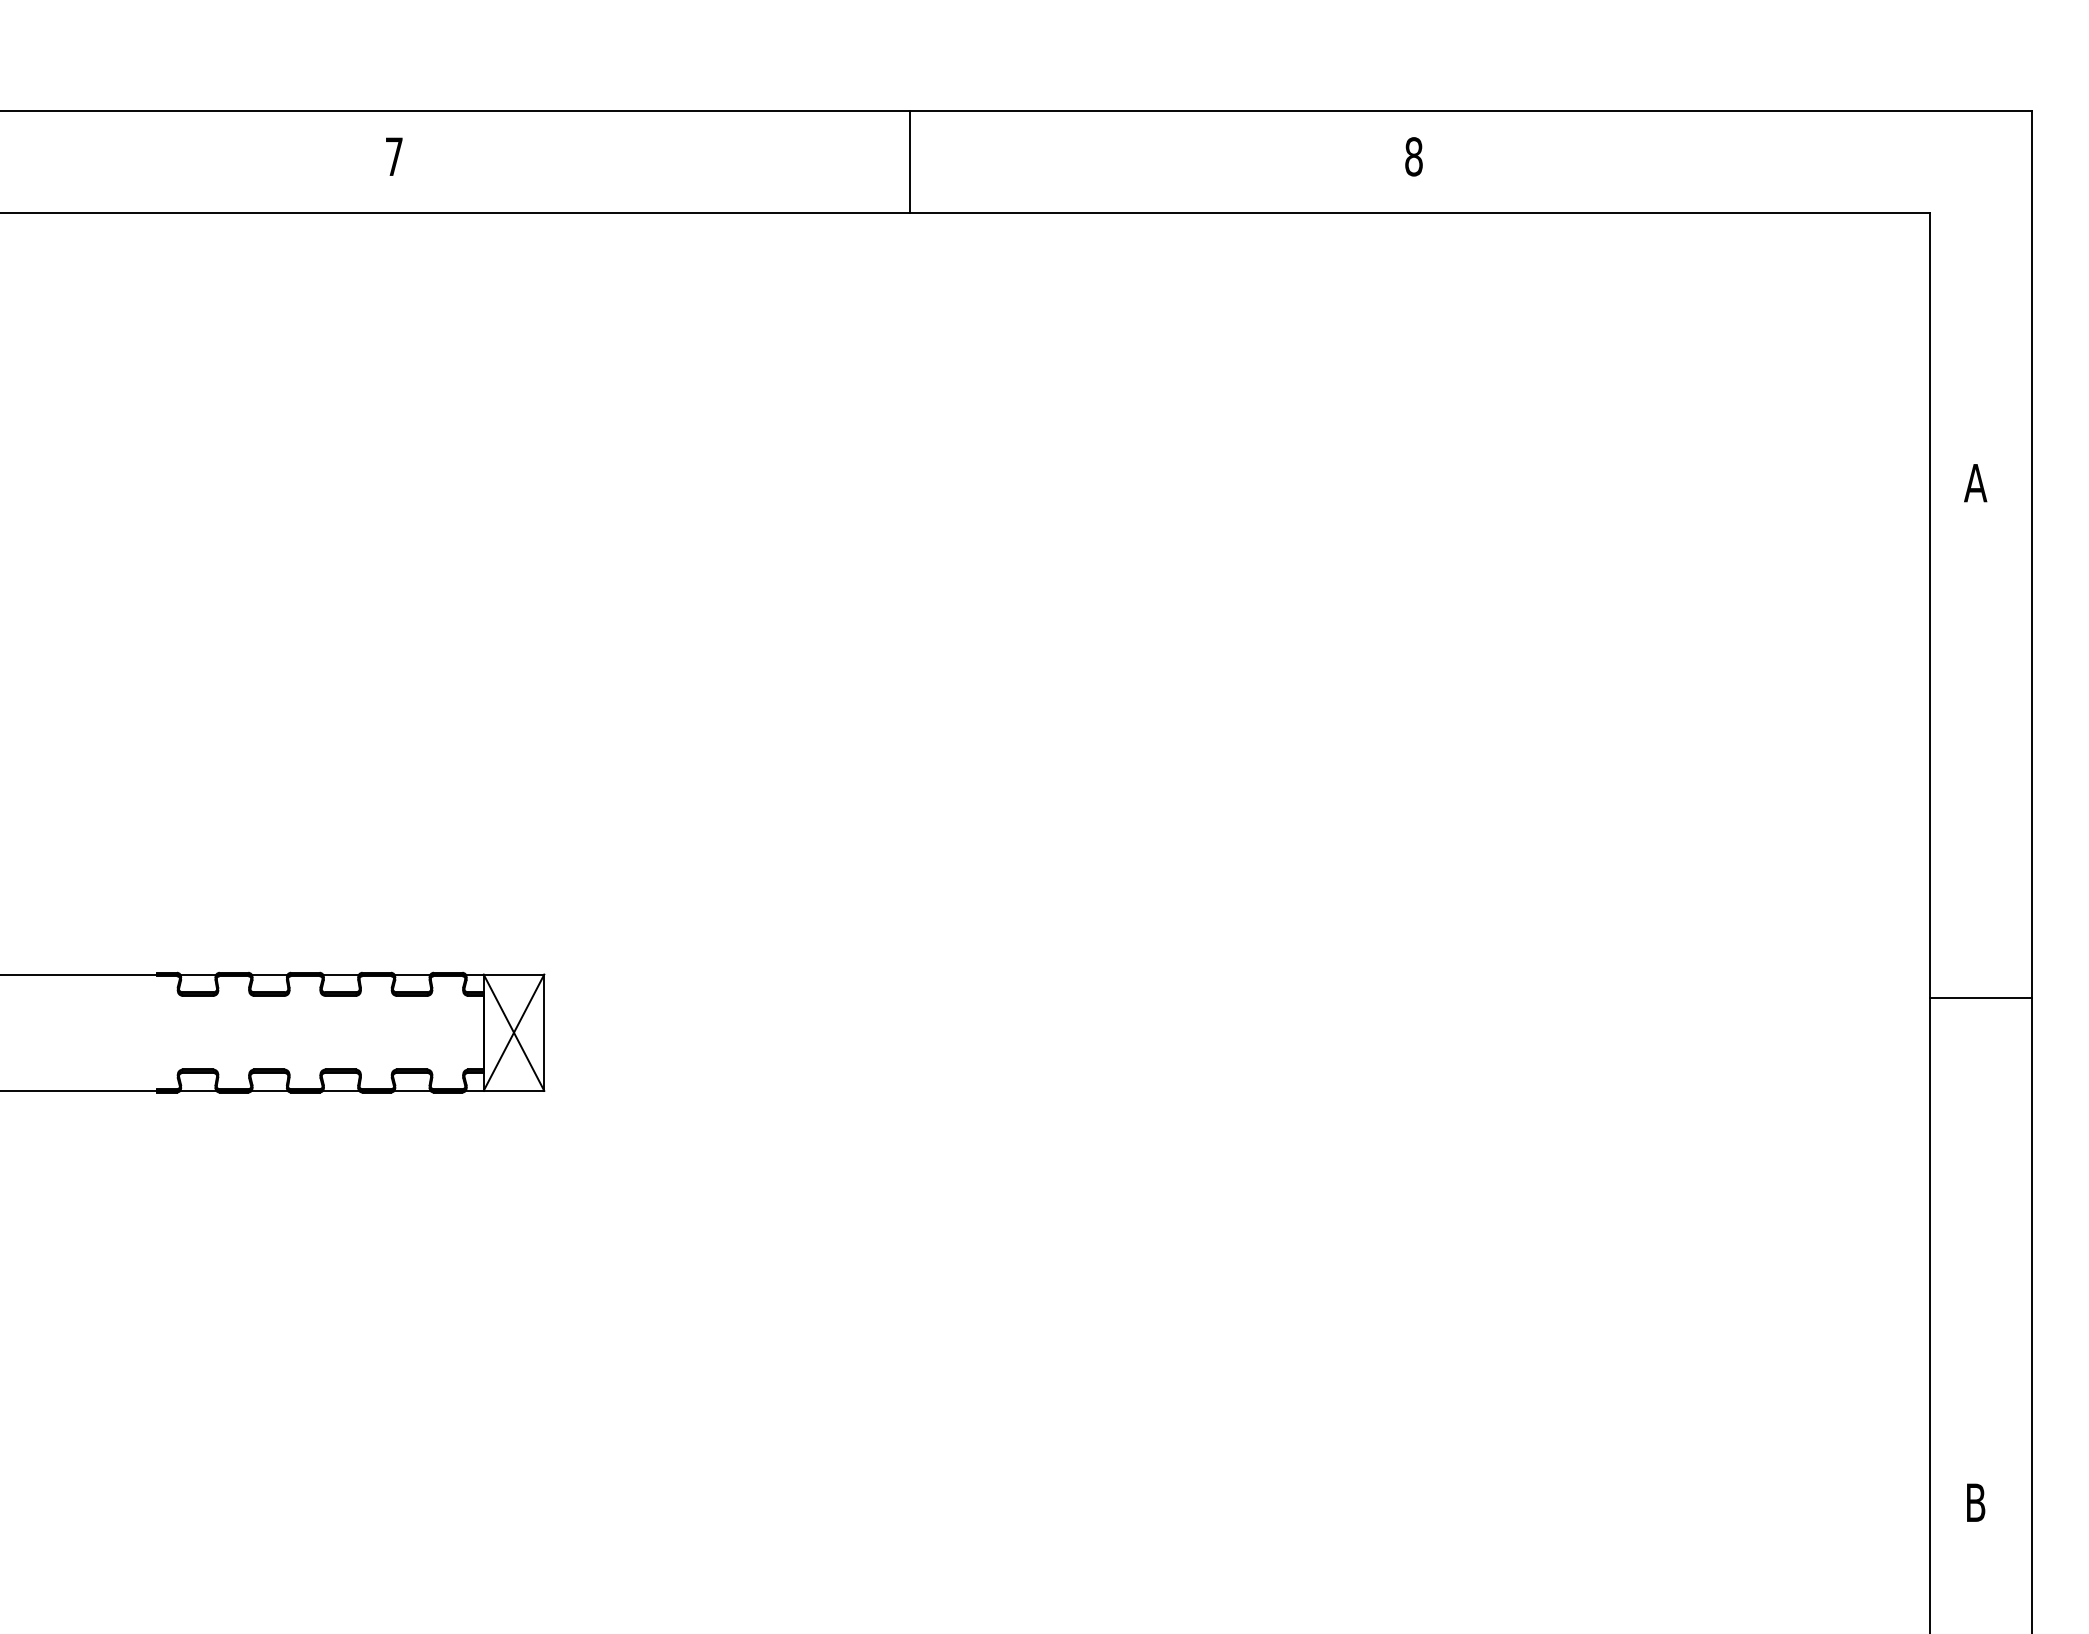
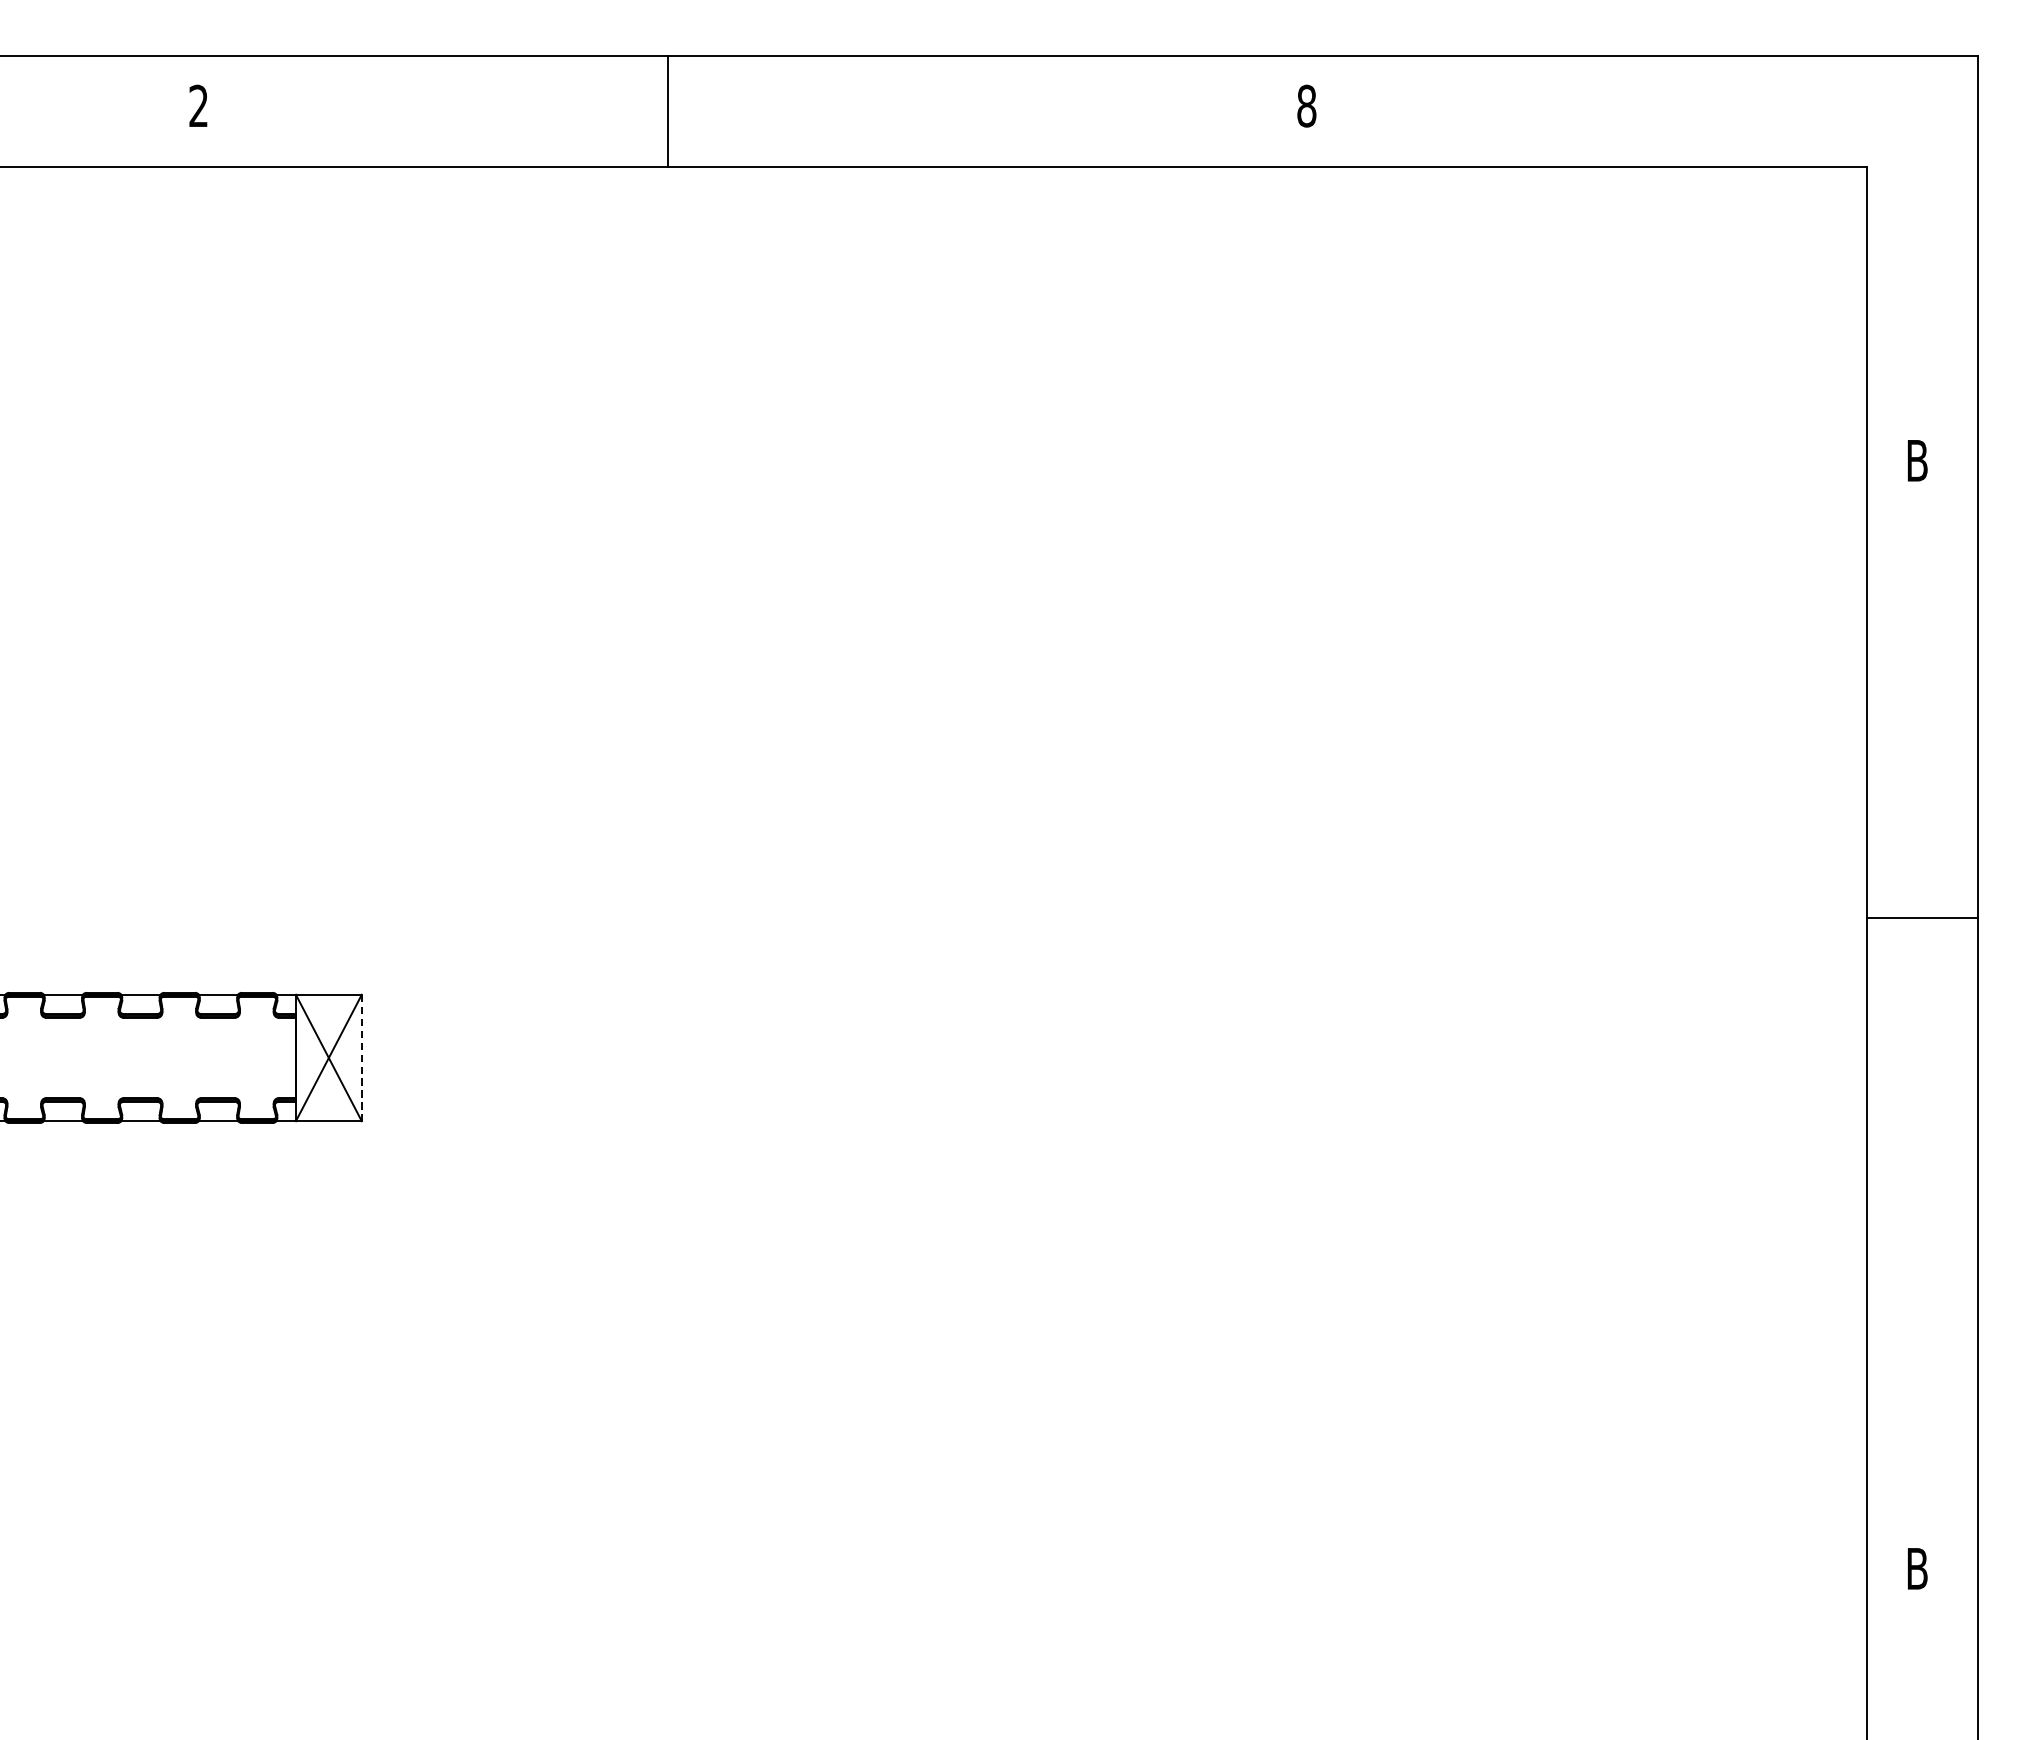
text: (393, 156) -> (197, 105), 7 -> 2
line: (909, 161) -> (667, 111), moved
text: (1975, 483) -> (1917, 461), A -> B
line: (1980, 997) -> (1922, 917), moved
line: (544, 1033) -> (362, 1058), solid -> dashed

